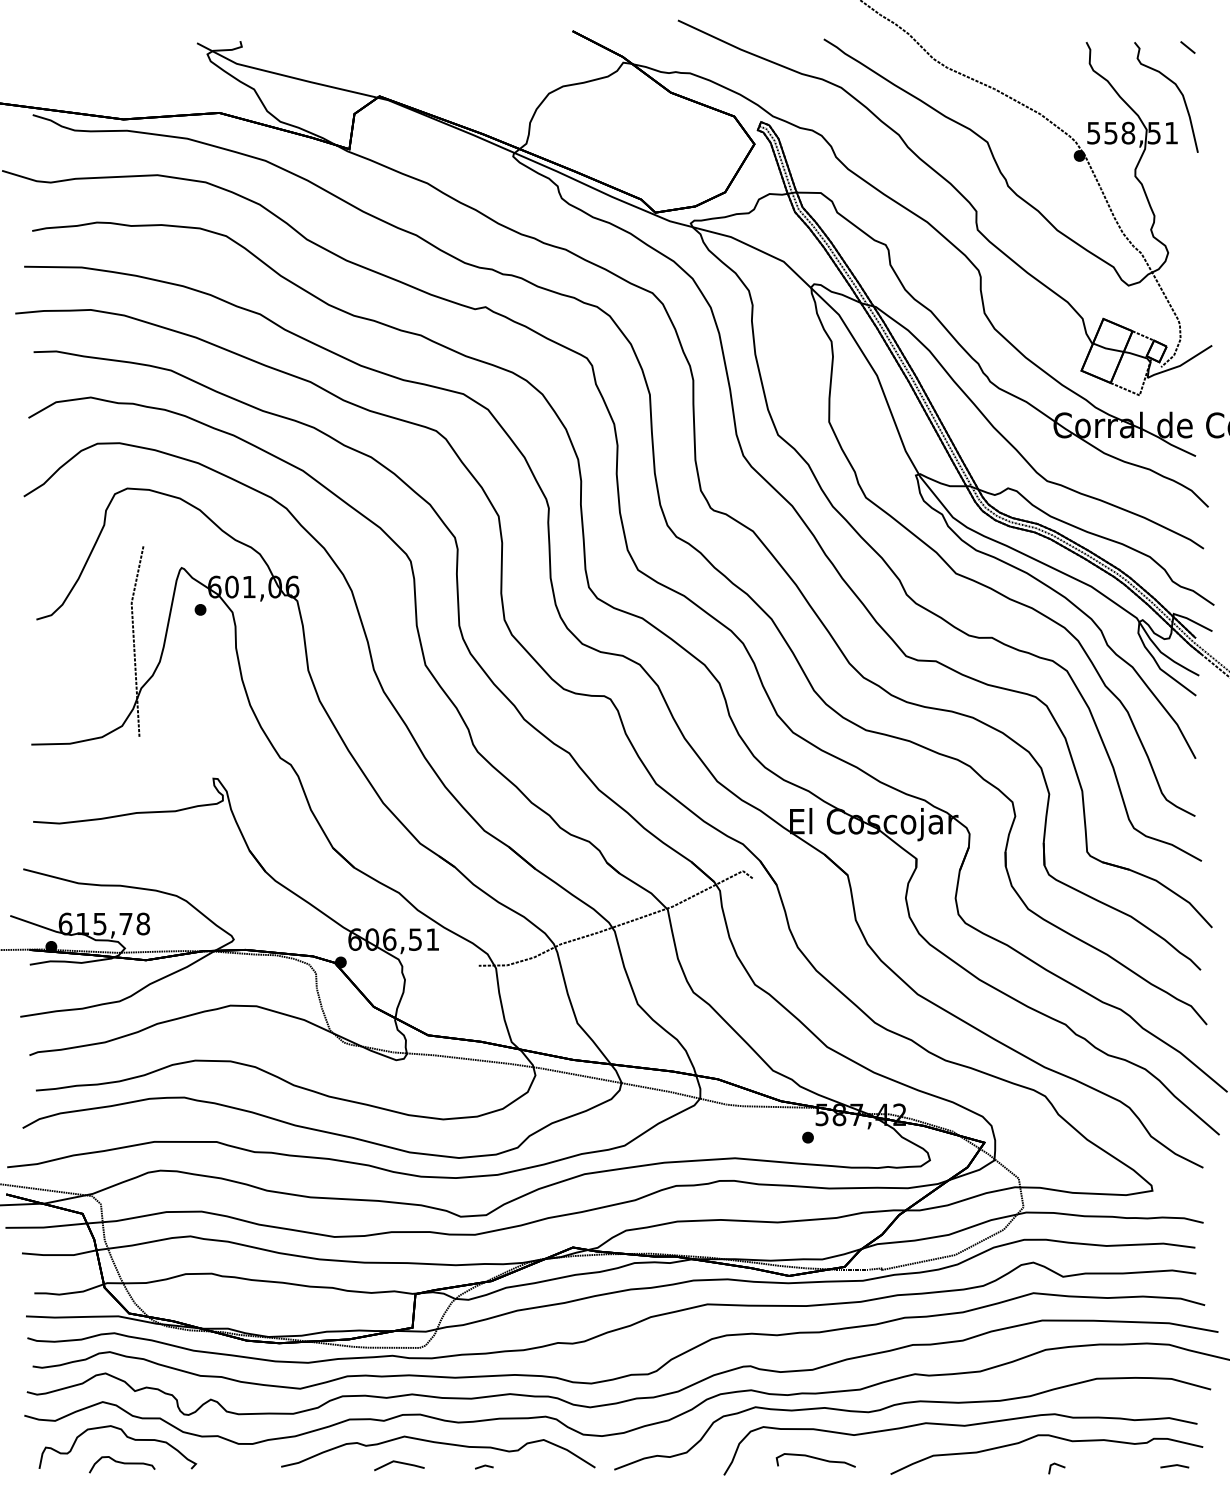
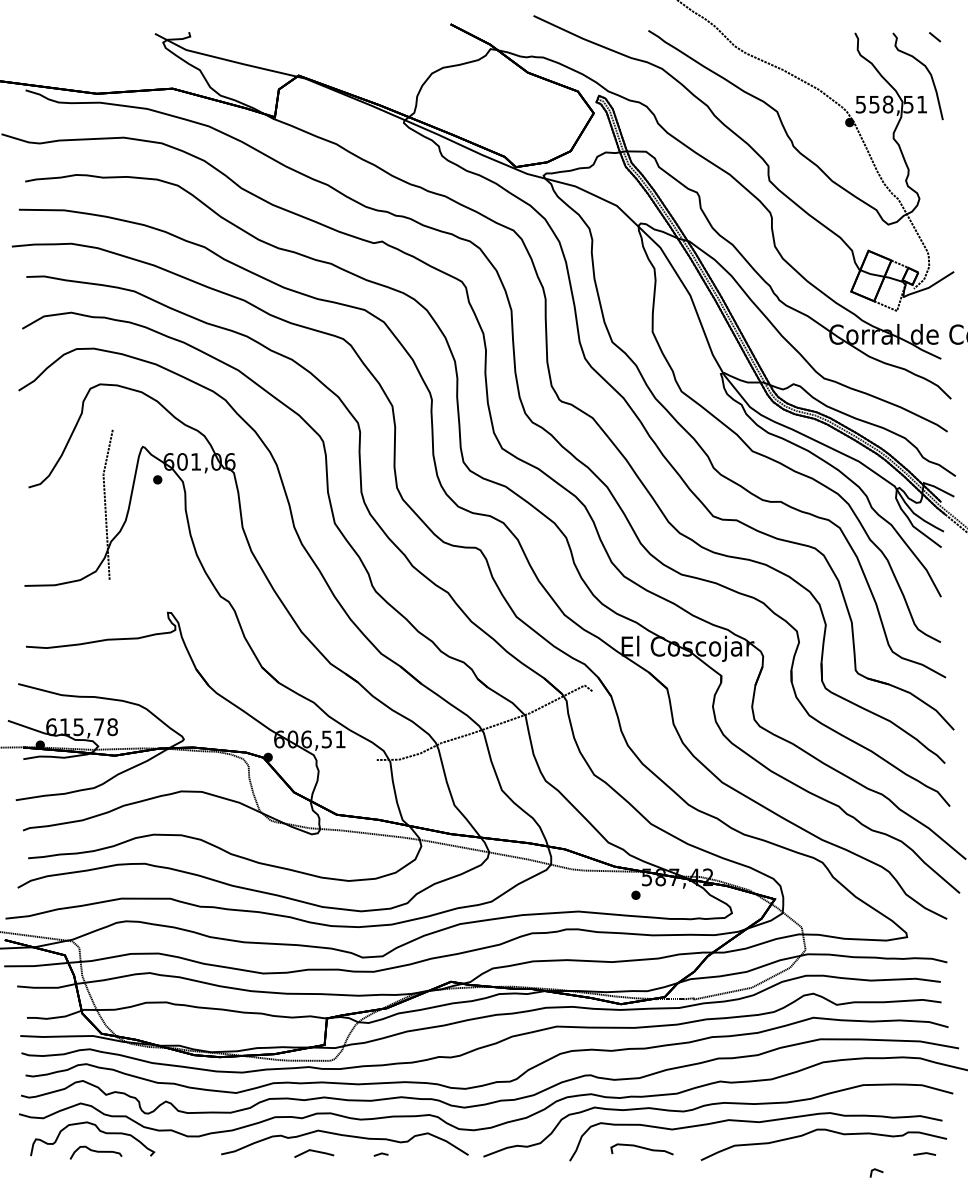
line: (1056, 1465) -> (876, 1170), moved

